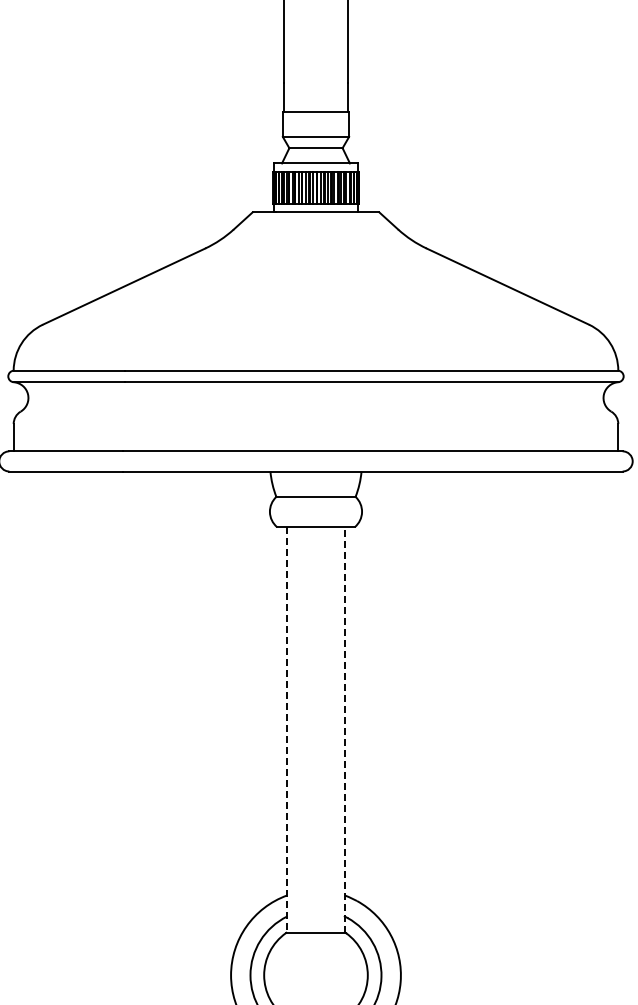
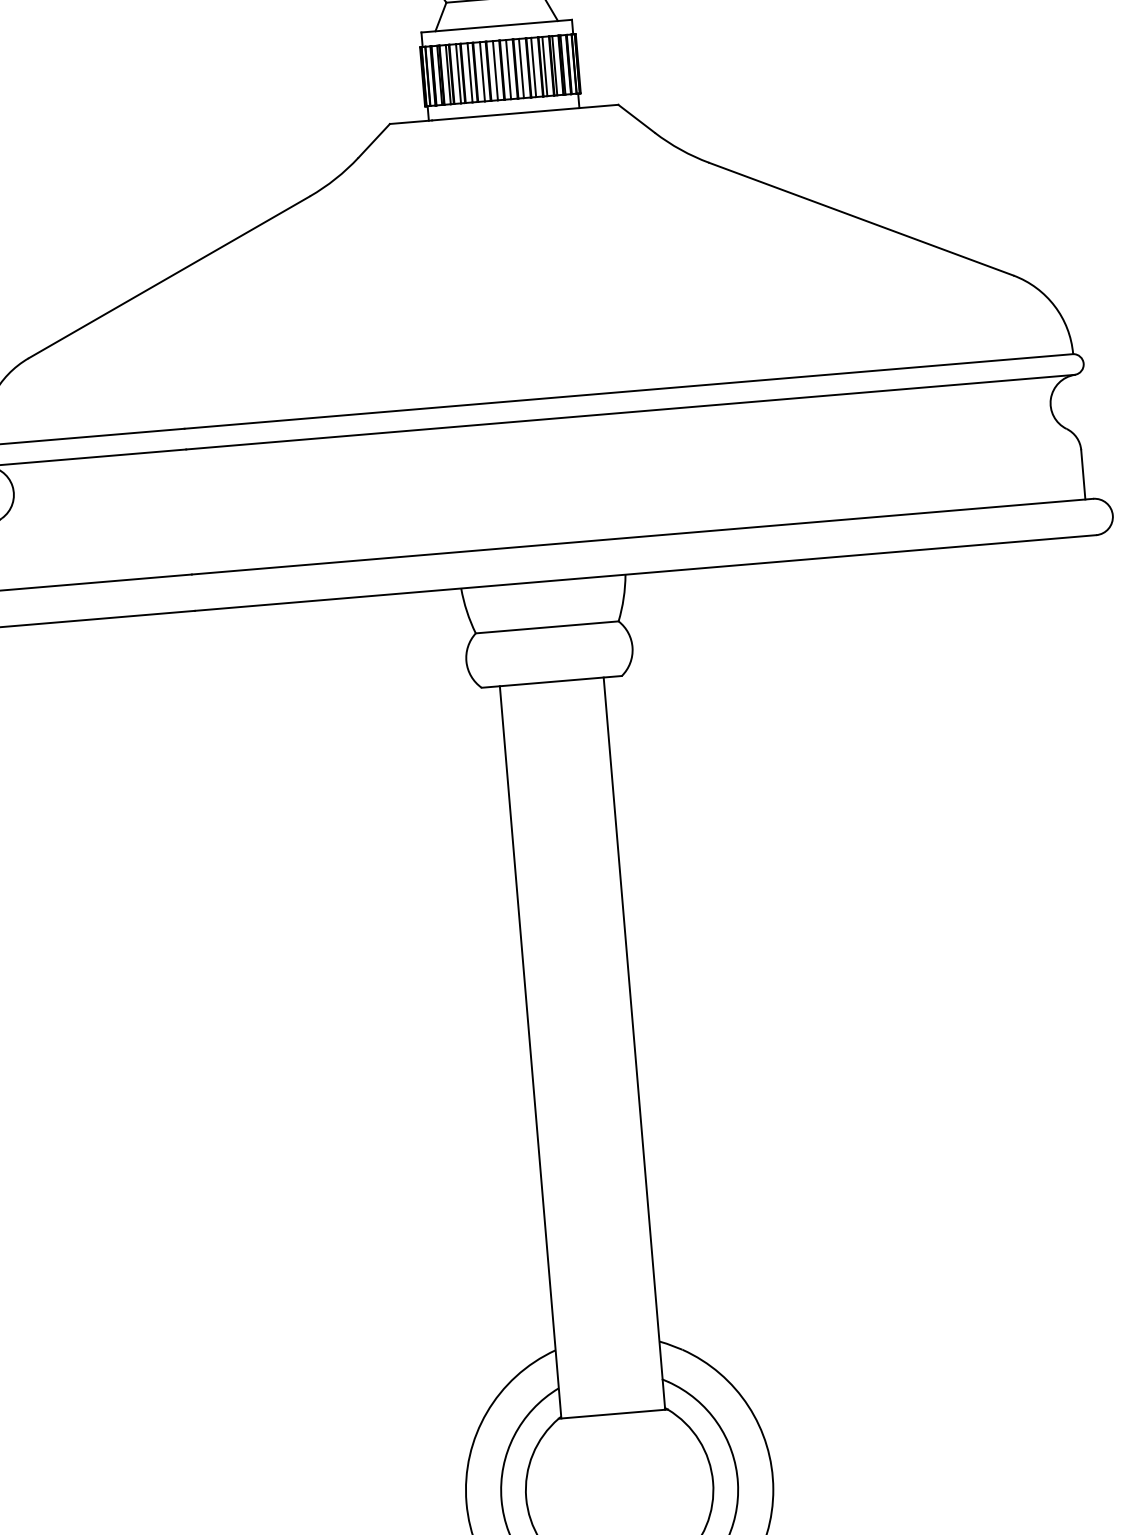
line: (344, 729) -> (633, 1042), dashed -> solid
line: (287, 730) -> (531, 1052), dashed -> solid

